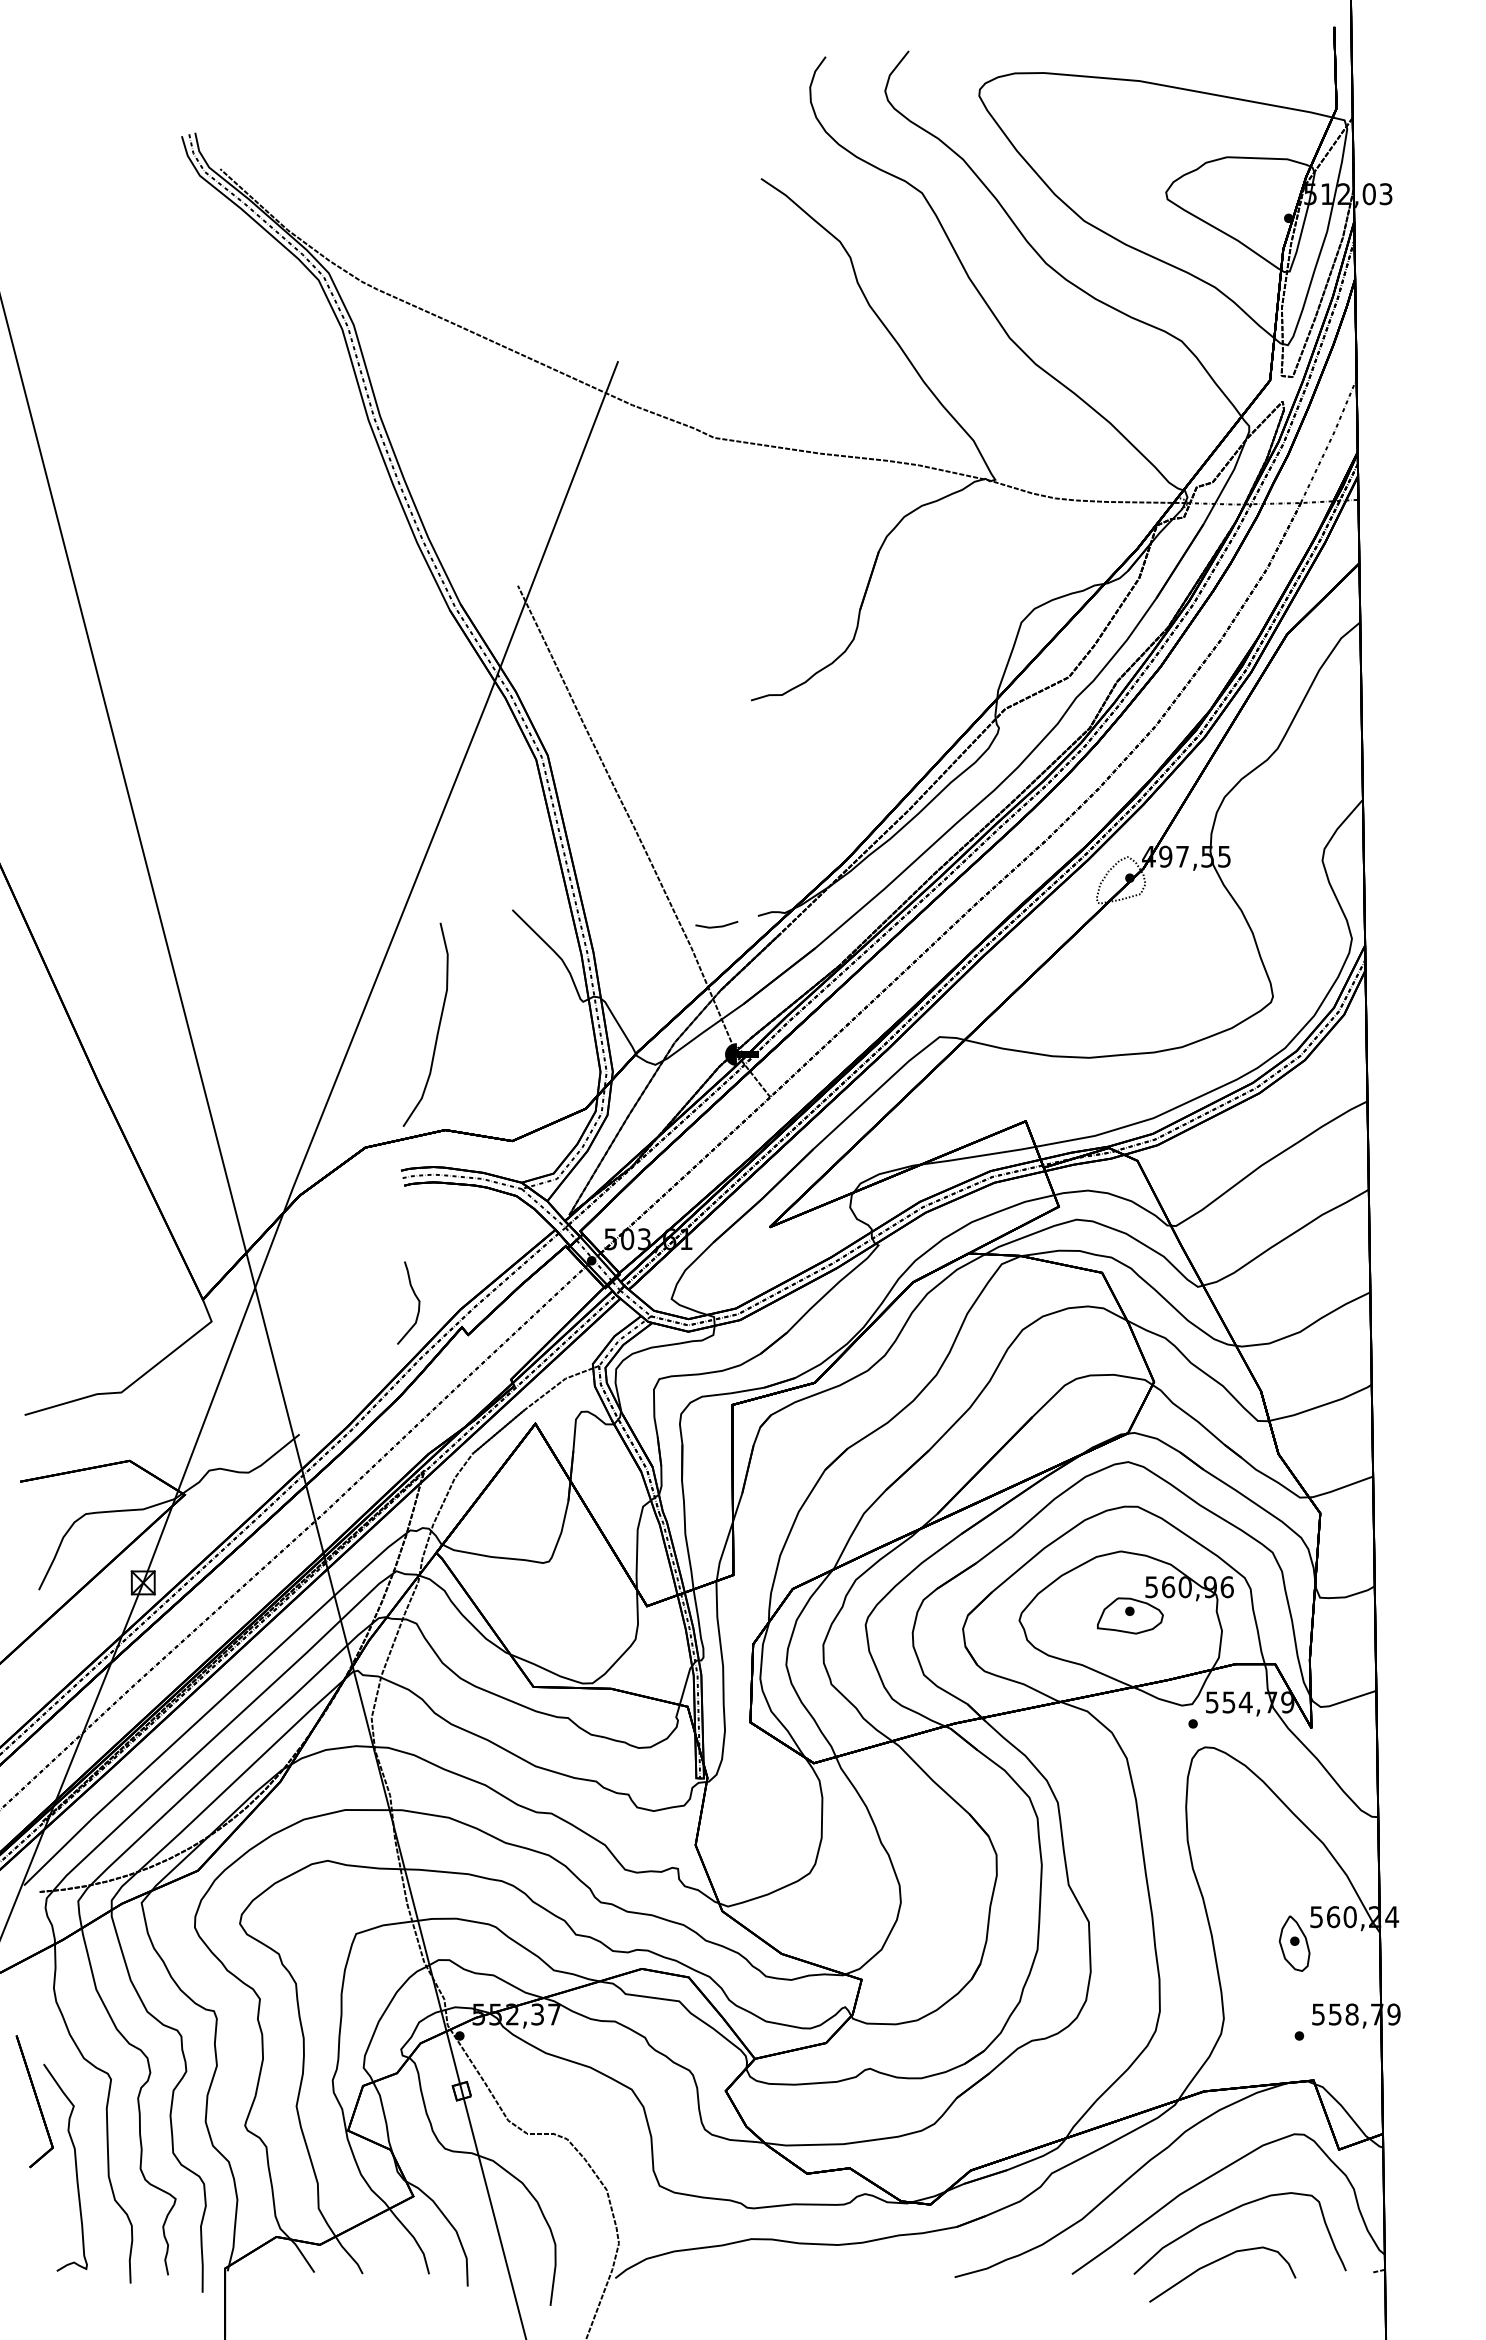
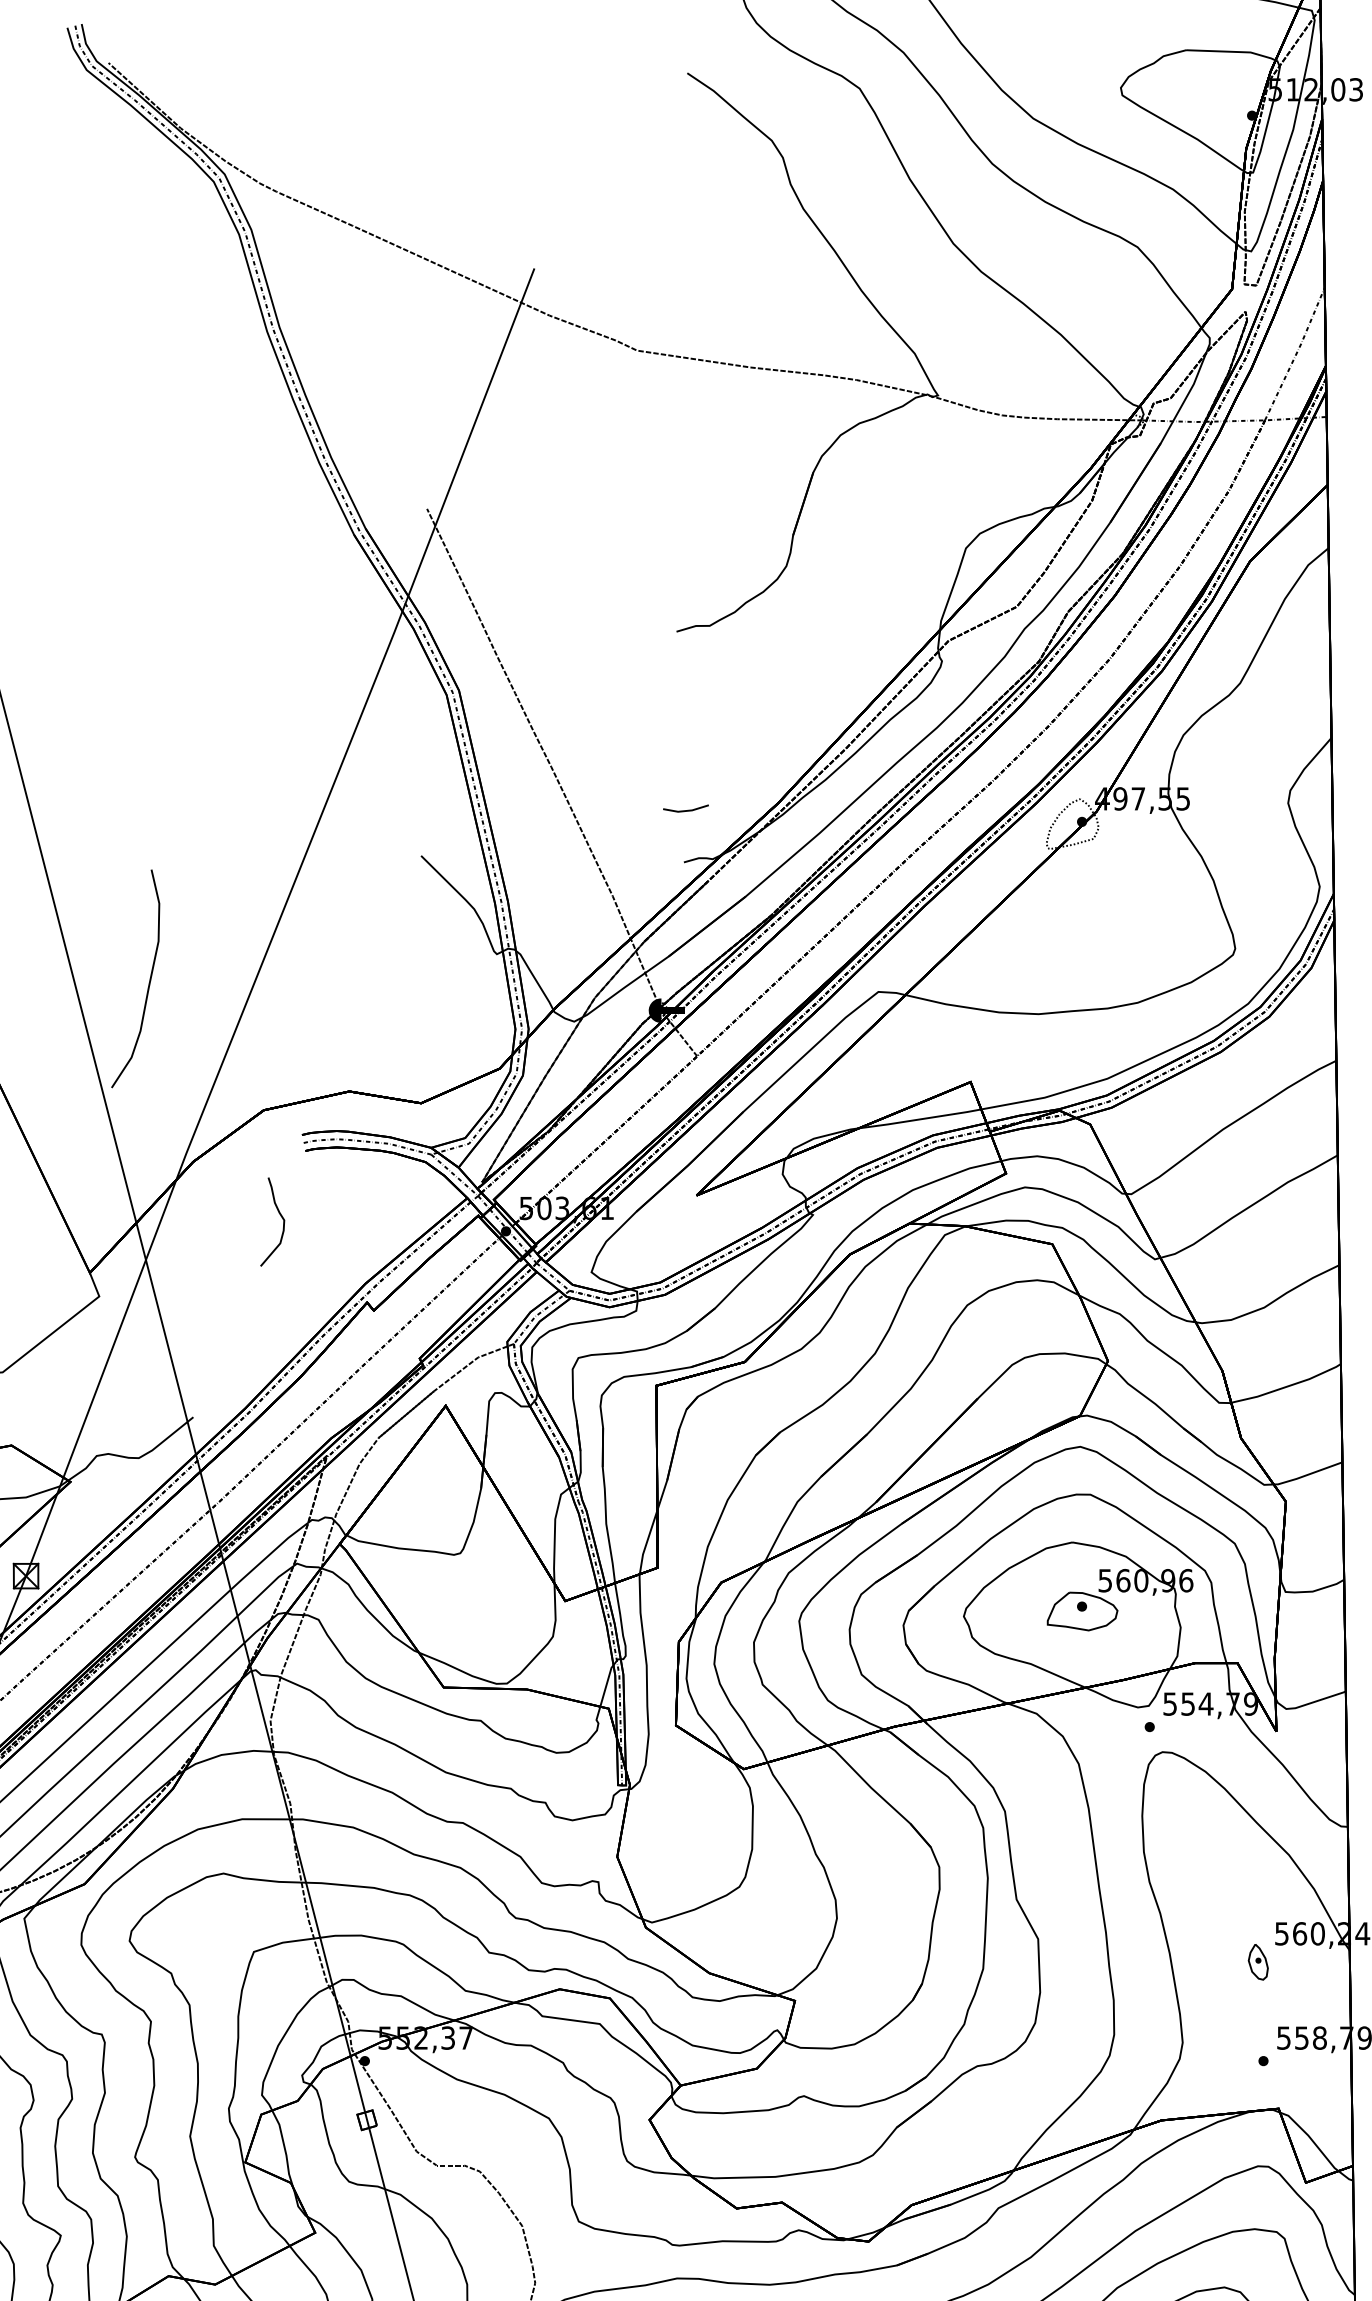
line: (716, 926) -> (685, 810), moved
curve: (438, 1024) -> (149, 978), moved
curve: (415, 1297) -> (279, 1216), moved
part: (1294, 1943) -> (1258, 1962), size x0.6

